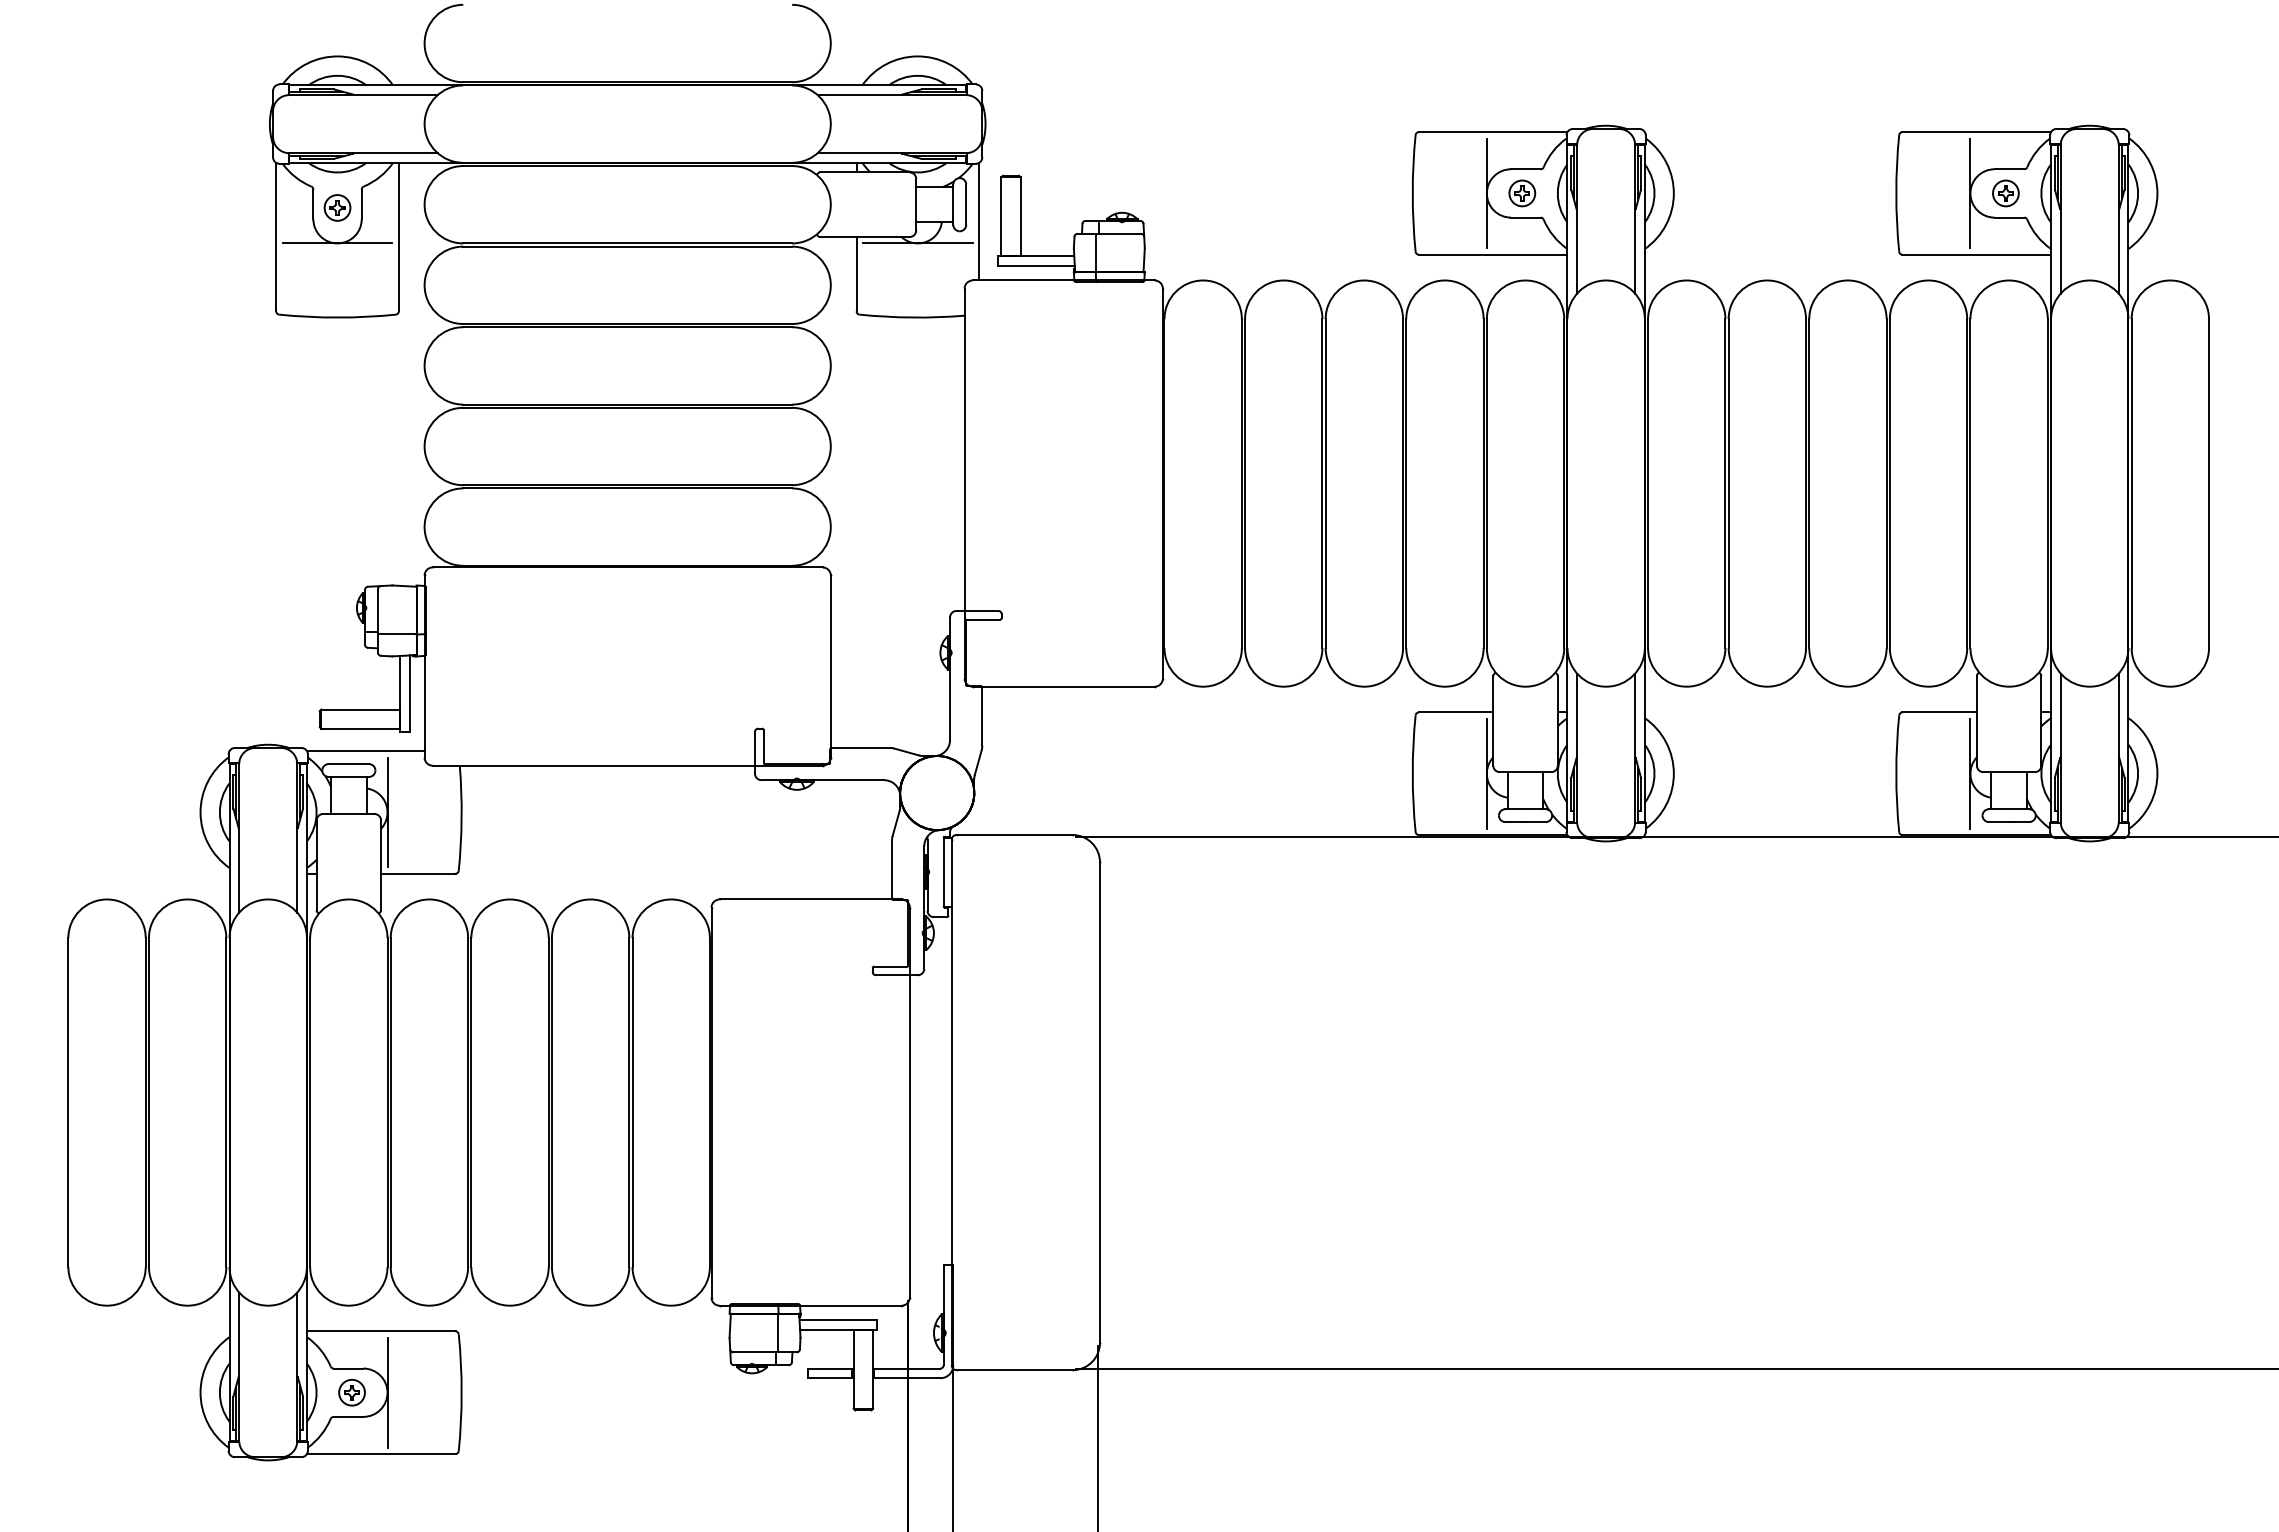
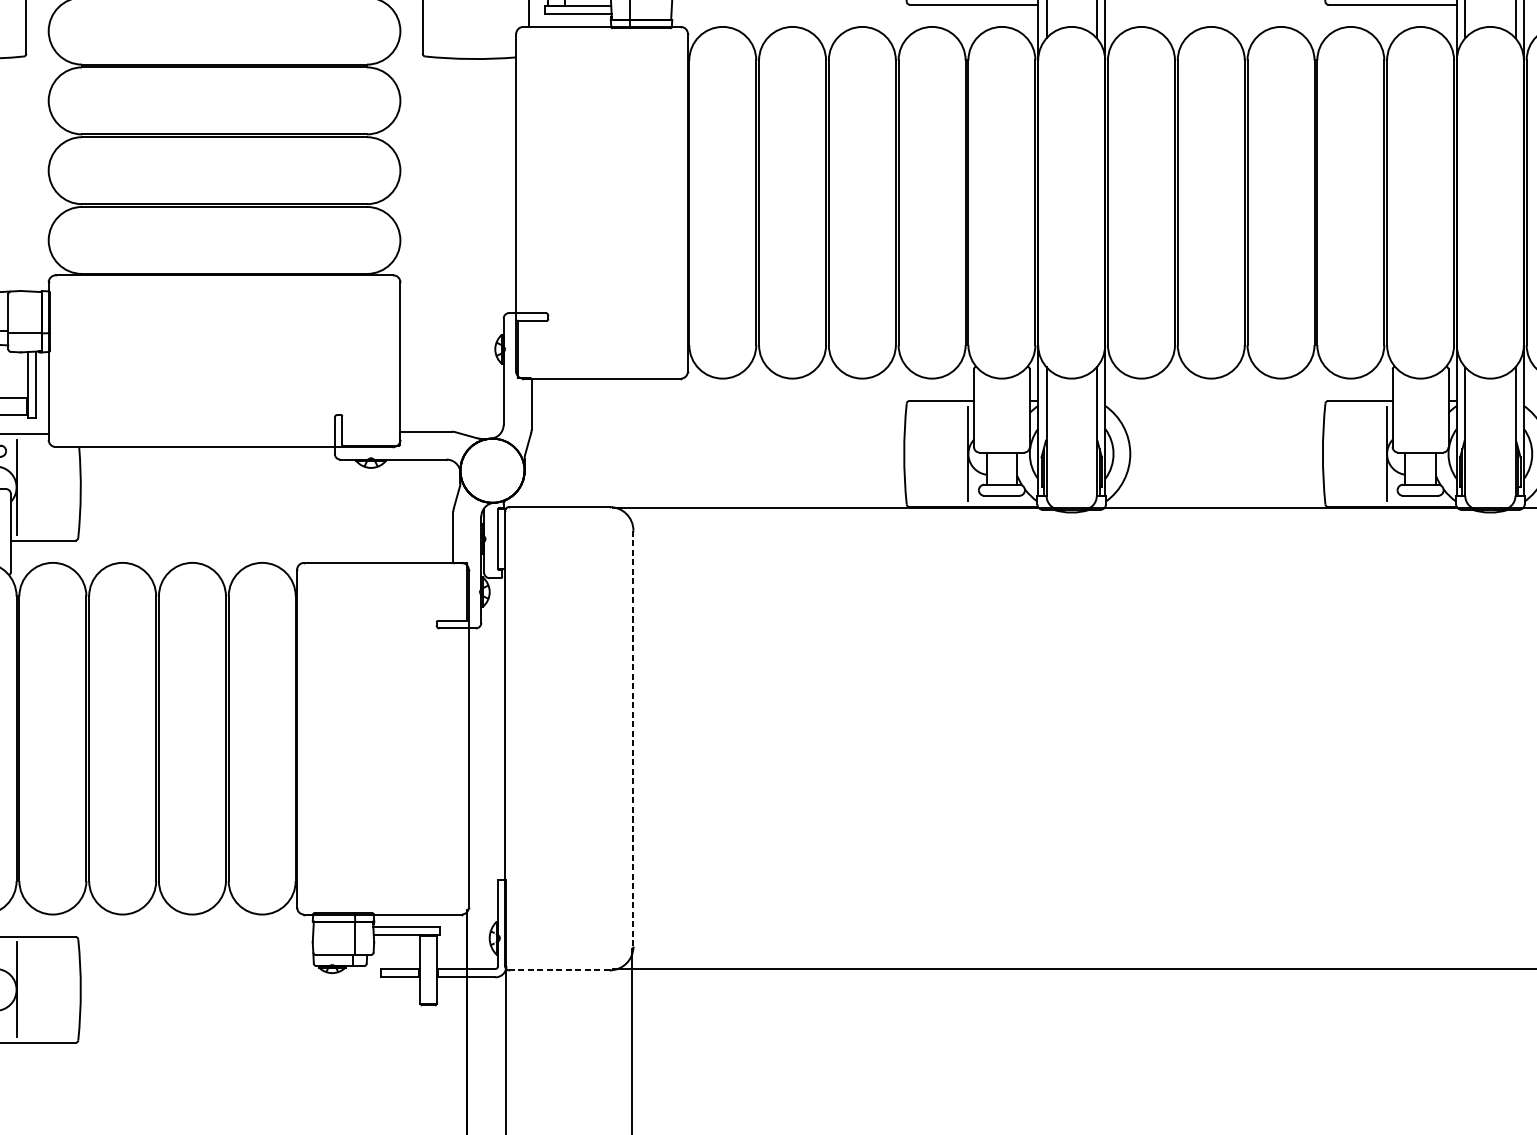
line: (1100, 1103) -> (633, 739), solid -> dashed
line: (1014, 1370) -> (559, 970), solid -> dashed

